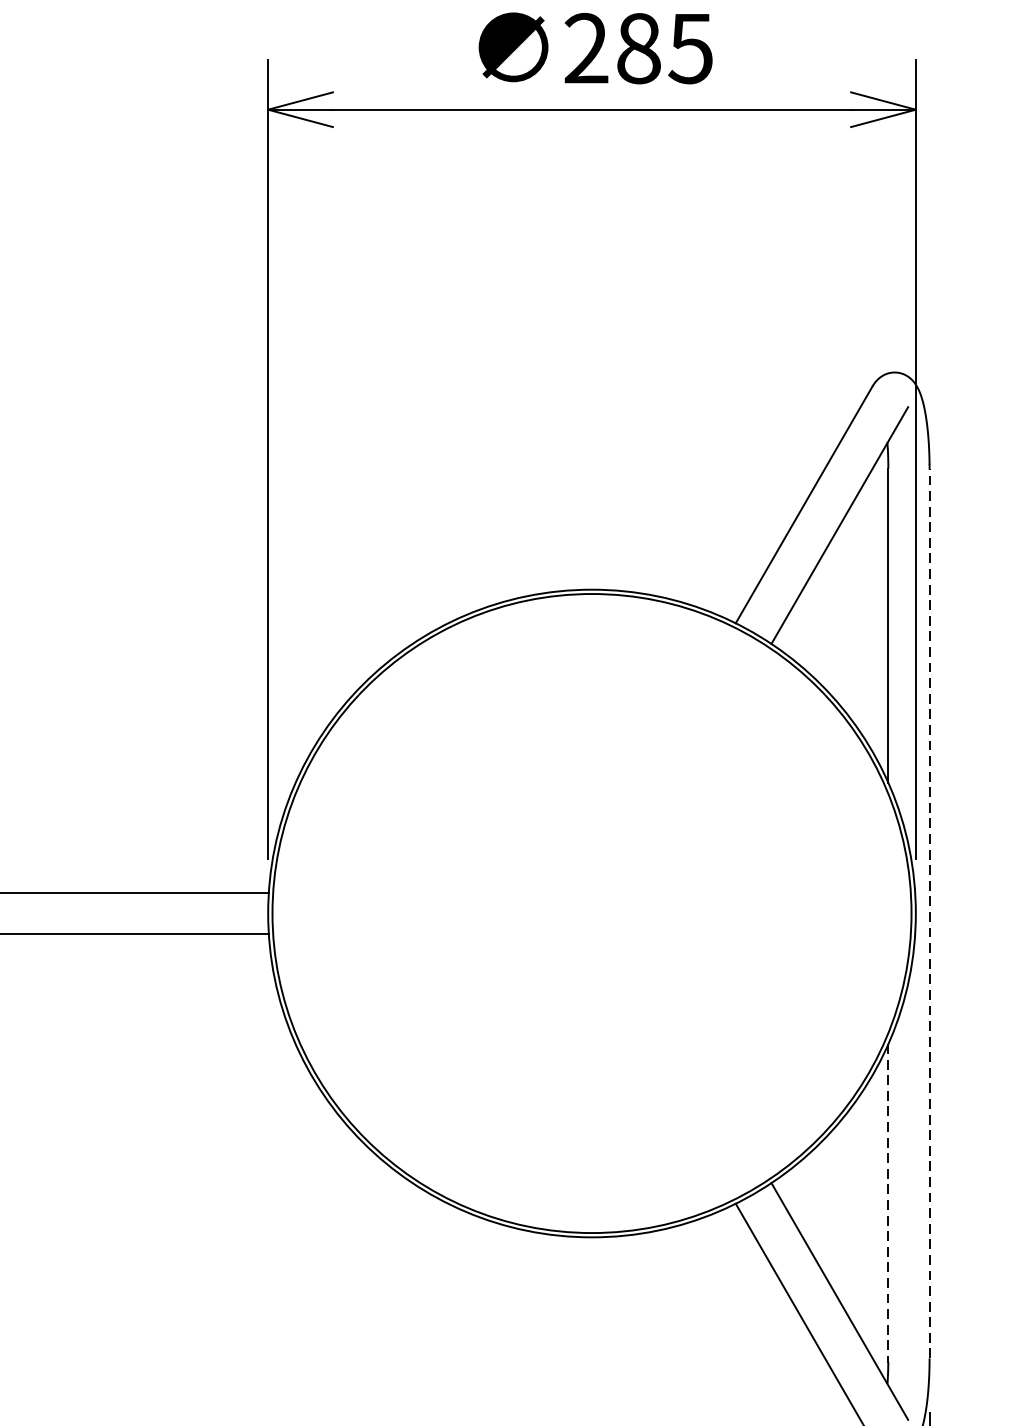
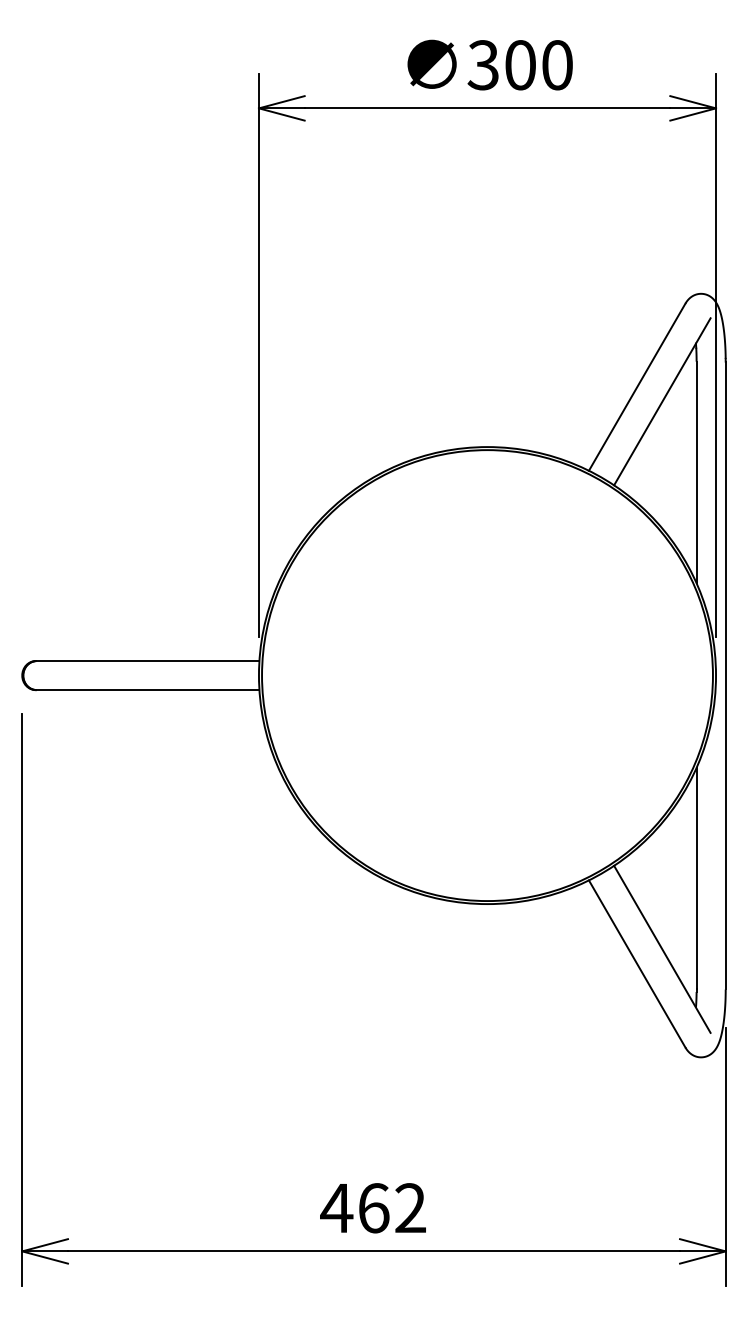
text: (637, 48) -> (519, 65), 285 -> 300
line: (929, 913) -> (725, 675), dashed -> solid
line: (888, 1201) -> (696, 878), dashed -> solid

